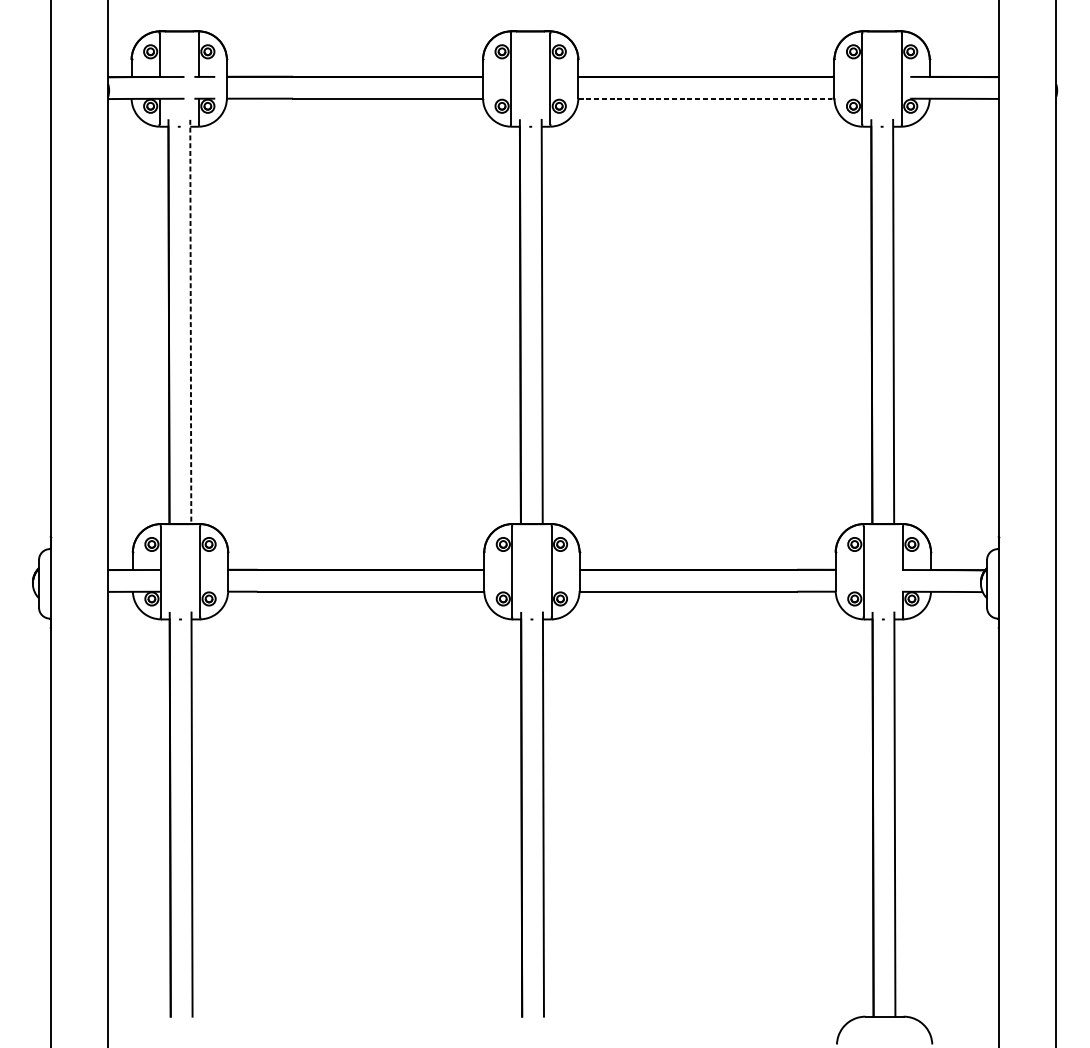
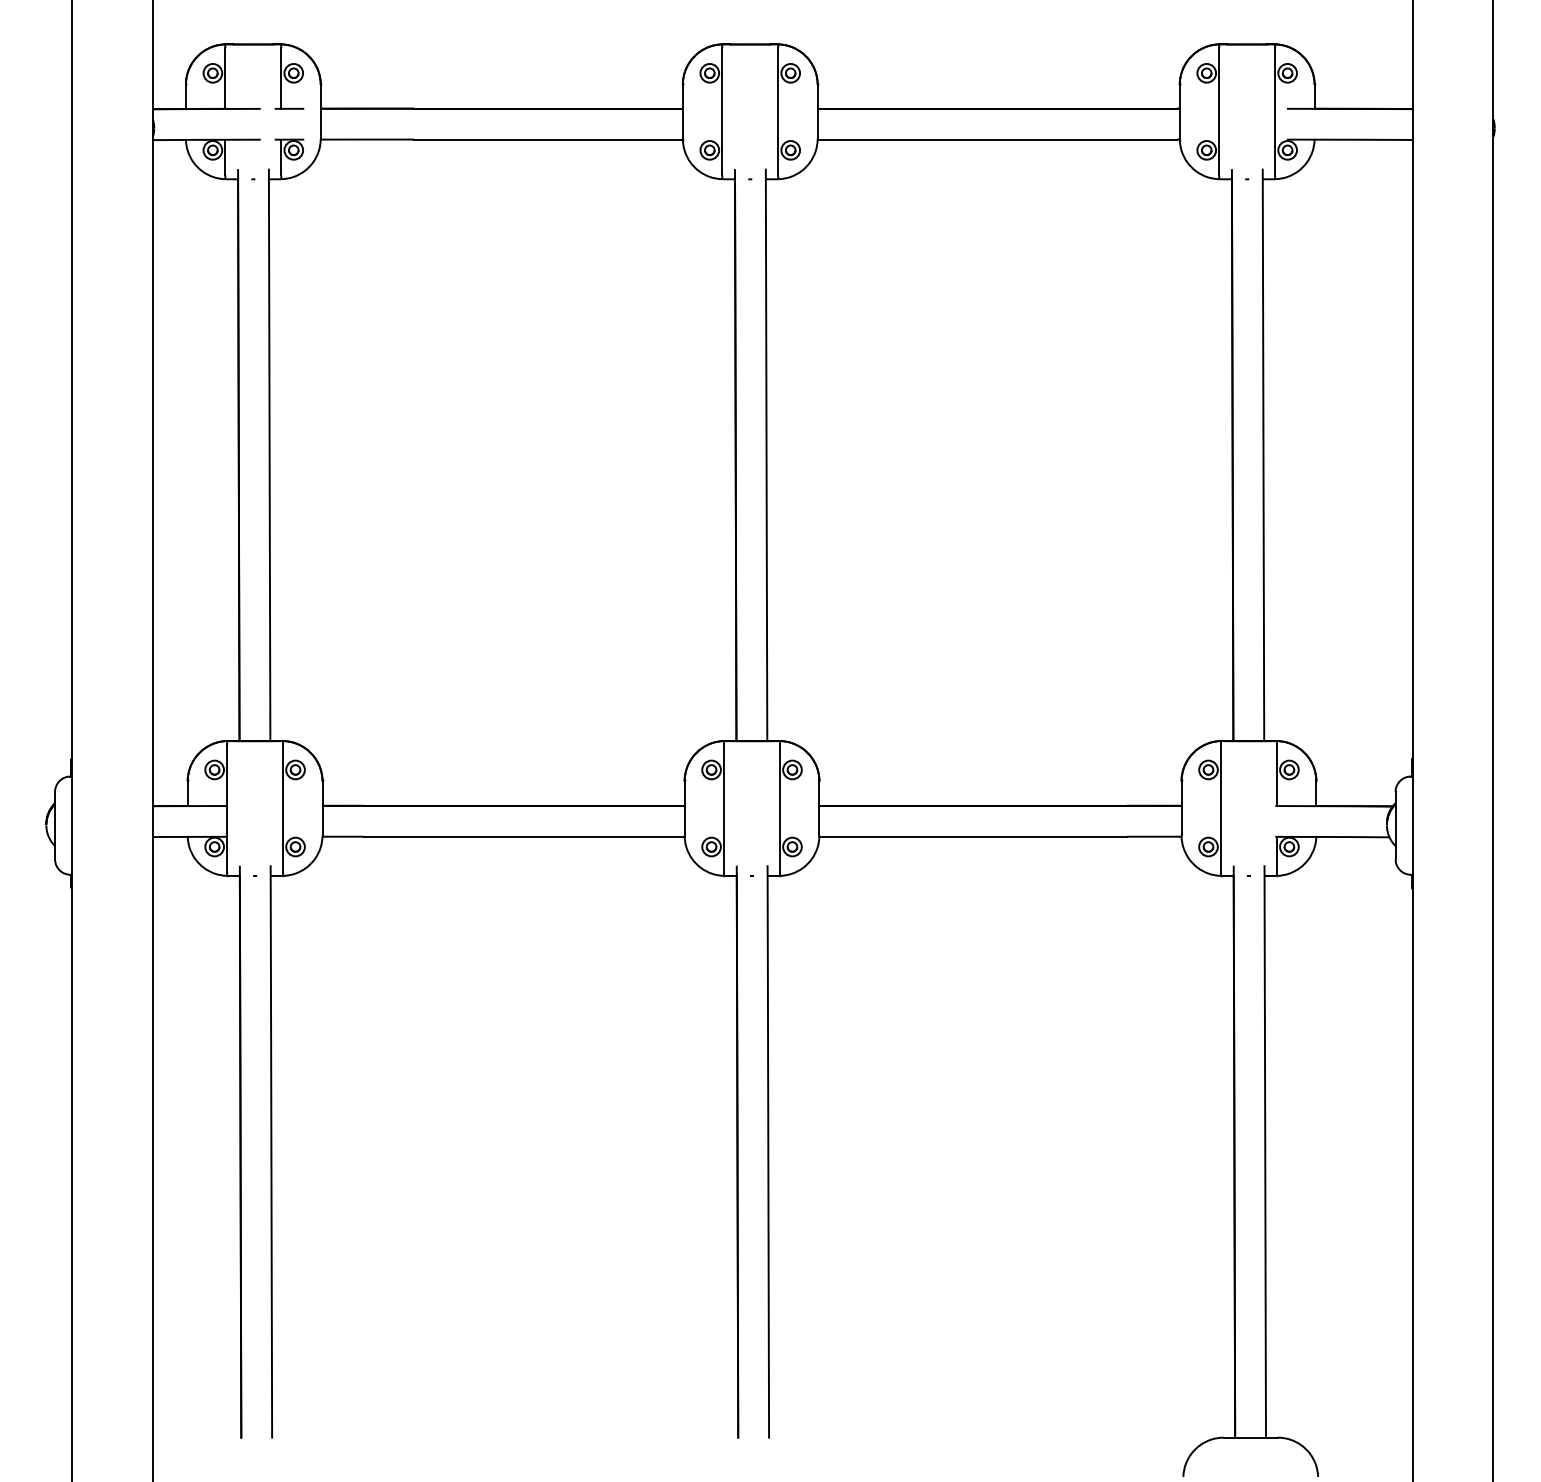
line: (705, 98) -> (997, 139), dashed -> solid
line: (190, 322) -> (269, 455), dashed -> solid

